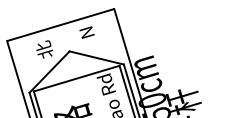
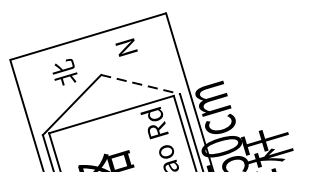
line: (96, 57) -> (140, 83), solid -> dashed

